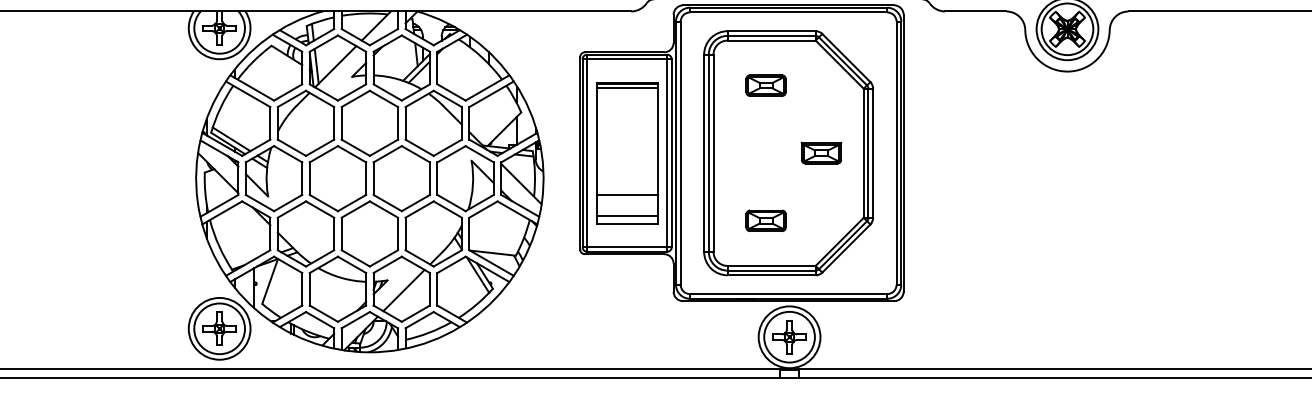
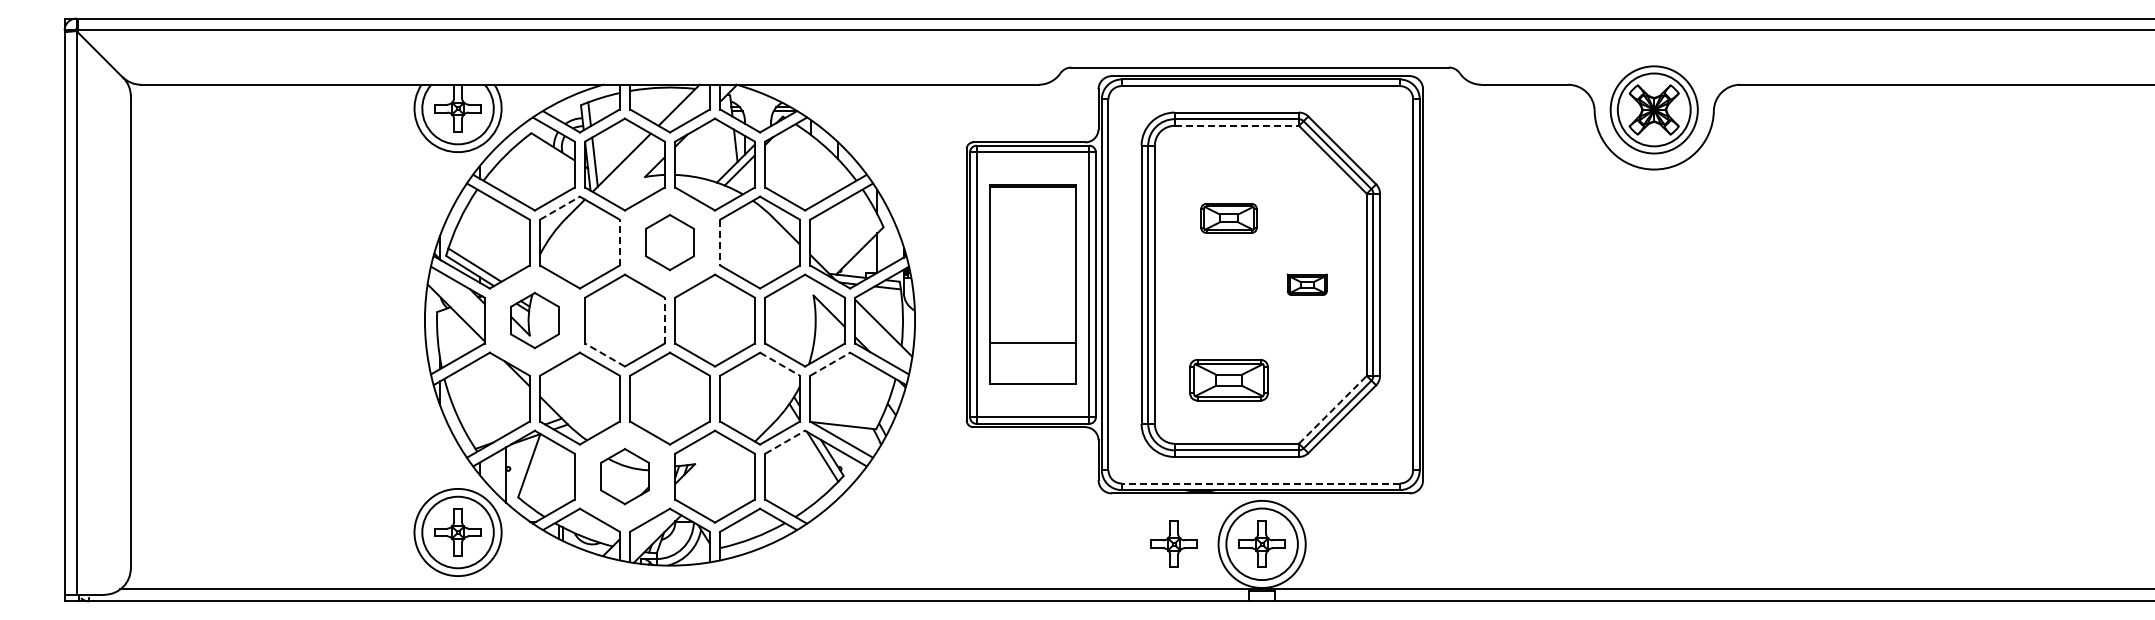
line: (772, 40) -> (1237, 125), solid -> dashed
part: (765, 85) -> (1228, 218), moved
line: (626, 87) -> (1032, 192), removed
line: (292, 99) -> (560, 208), solid -> dashed
line: (334, 123) -> (619, 242), solid -> dashed
part: (369, 123) -> (669, 242), size x0.6
line: (405, 123) -> (720, 242), solid -> dashed
part: (821, 153) -> (1307, 284), size x0.7
part: (273, 178) -> (534, 320), size x0.6
line: (365, 178) -> (664, 320), solid -> dashed
line: (324, 203) -> (605, 355), solid -> dashed
line: (447, 209) -> (779, 364), solid -> dashed
line: (483, 209) -> (830, 364), solid -> dashed
line: (626, 215) -> (1032, 372), removed
part: (765, 220) -> (1228, 379), size x1.4
line: (839, 241) -> (1332, 409), solid -> dashed
line: (451, 265) -> (785, 442), solid -> dashed
part: (337, 289) -> (624, 476), size x0.6
line: (404, 290) -> (718, 478), removed
line: (788, 294) -> (1260, 483), solid -> dashed
part: (726, 336) -> (1173, 543), added

